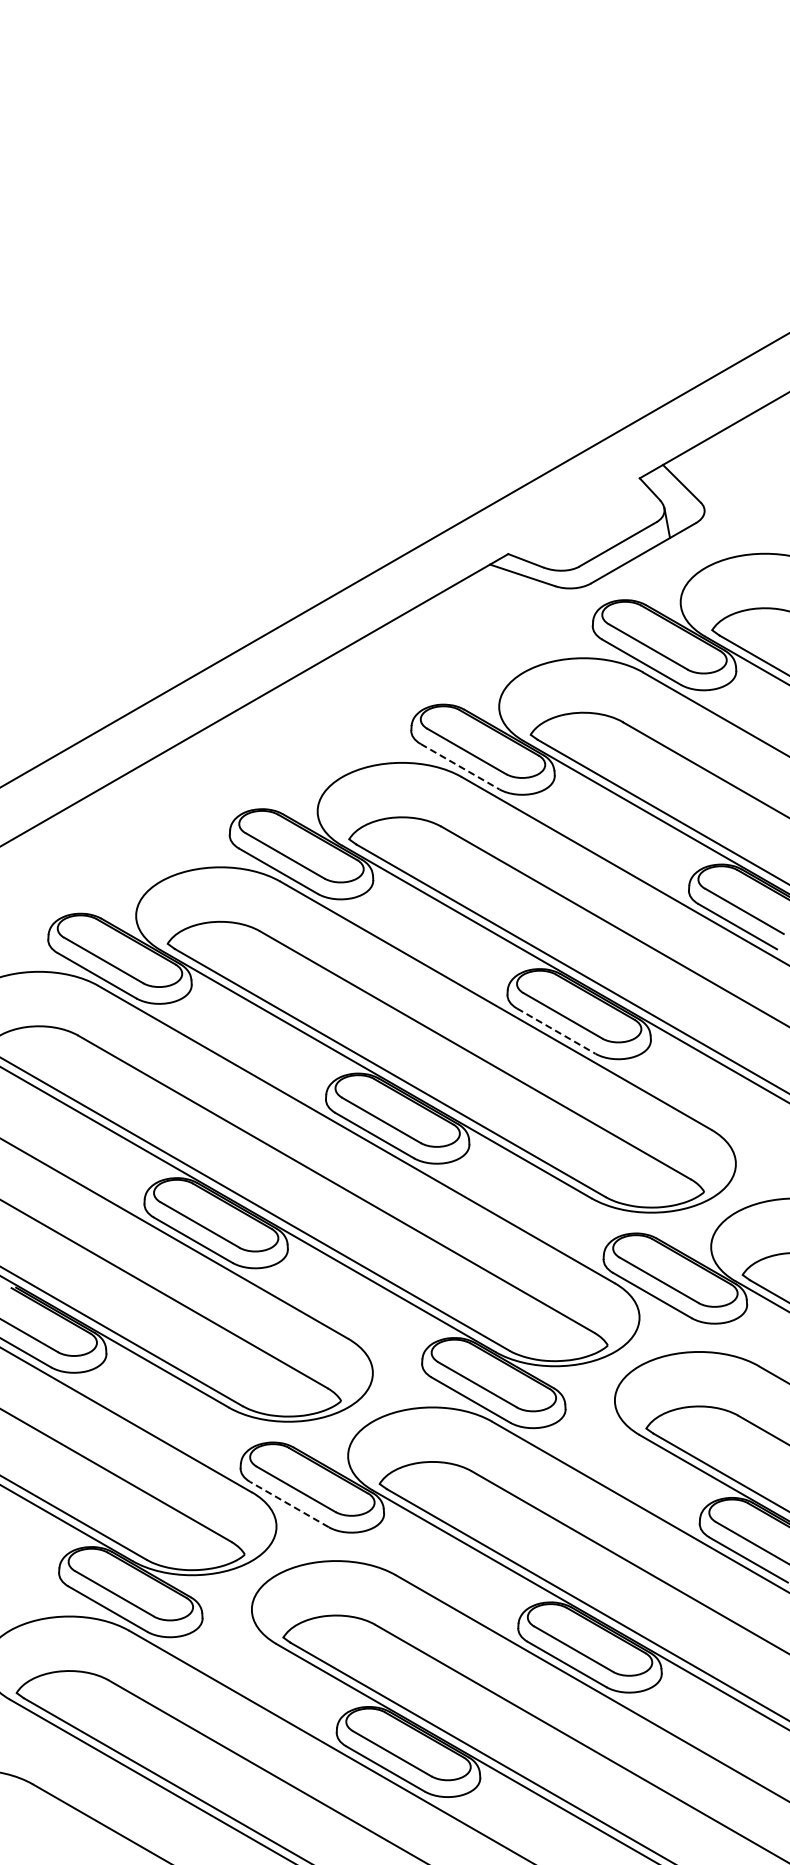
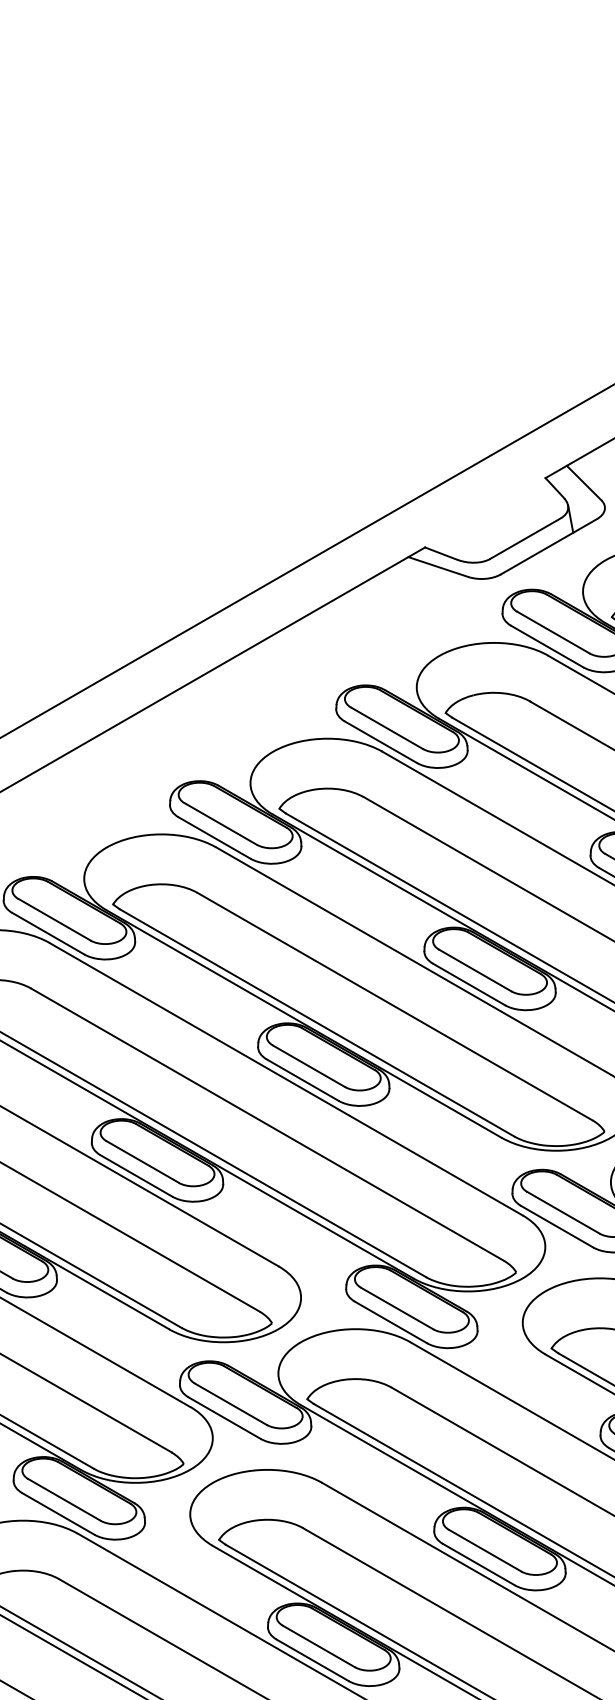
line: (460, 766) -> (381, 742), dashed -> solid
line: (556, 1031) -> (469, 984), dashed -> solid
line: (289, 1504) -> (224, 1418), dashed -> solid

